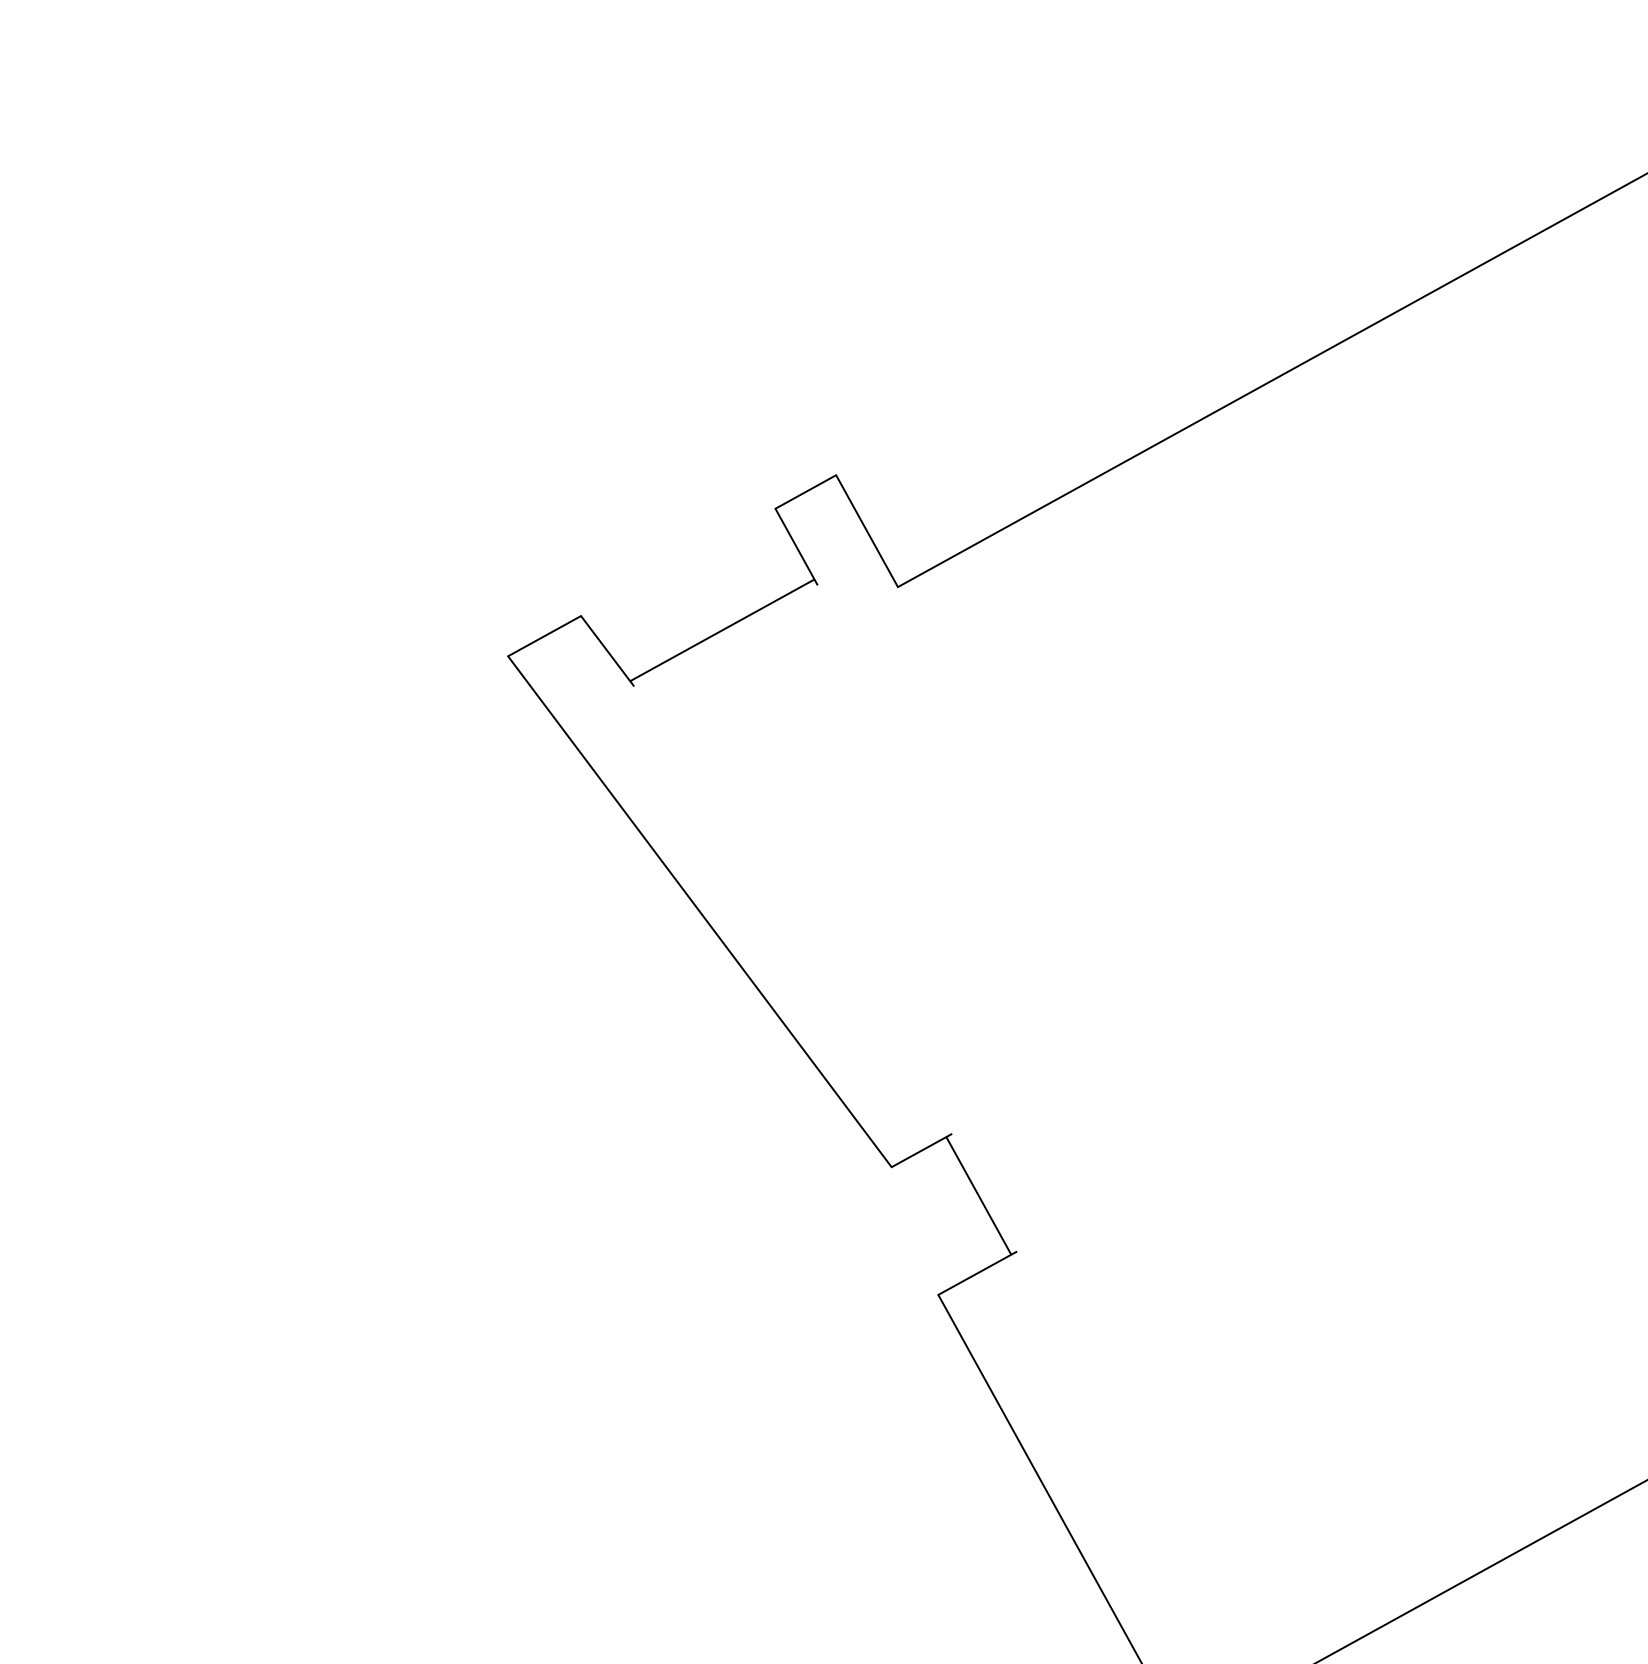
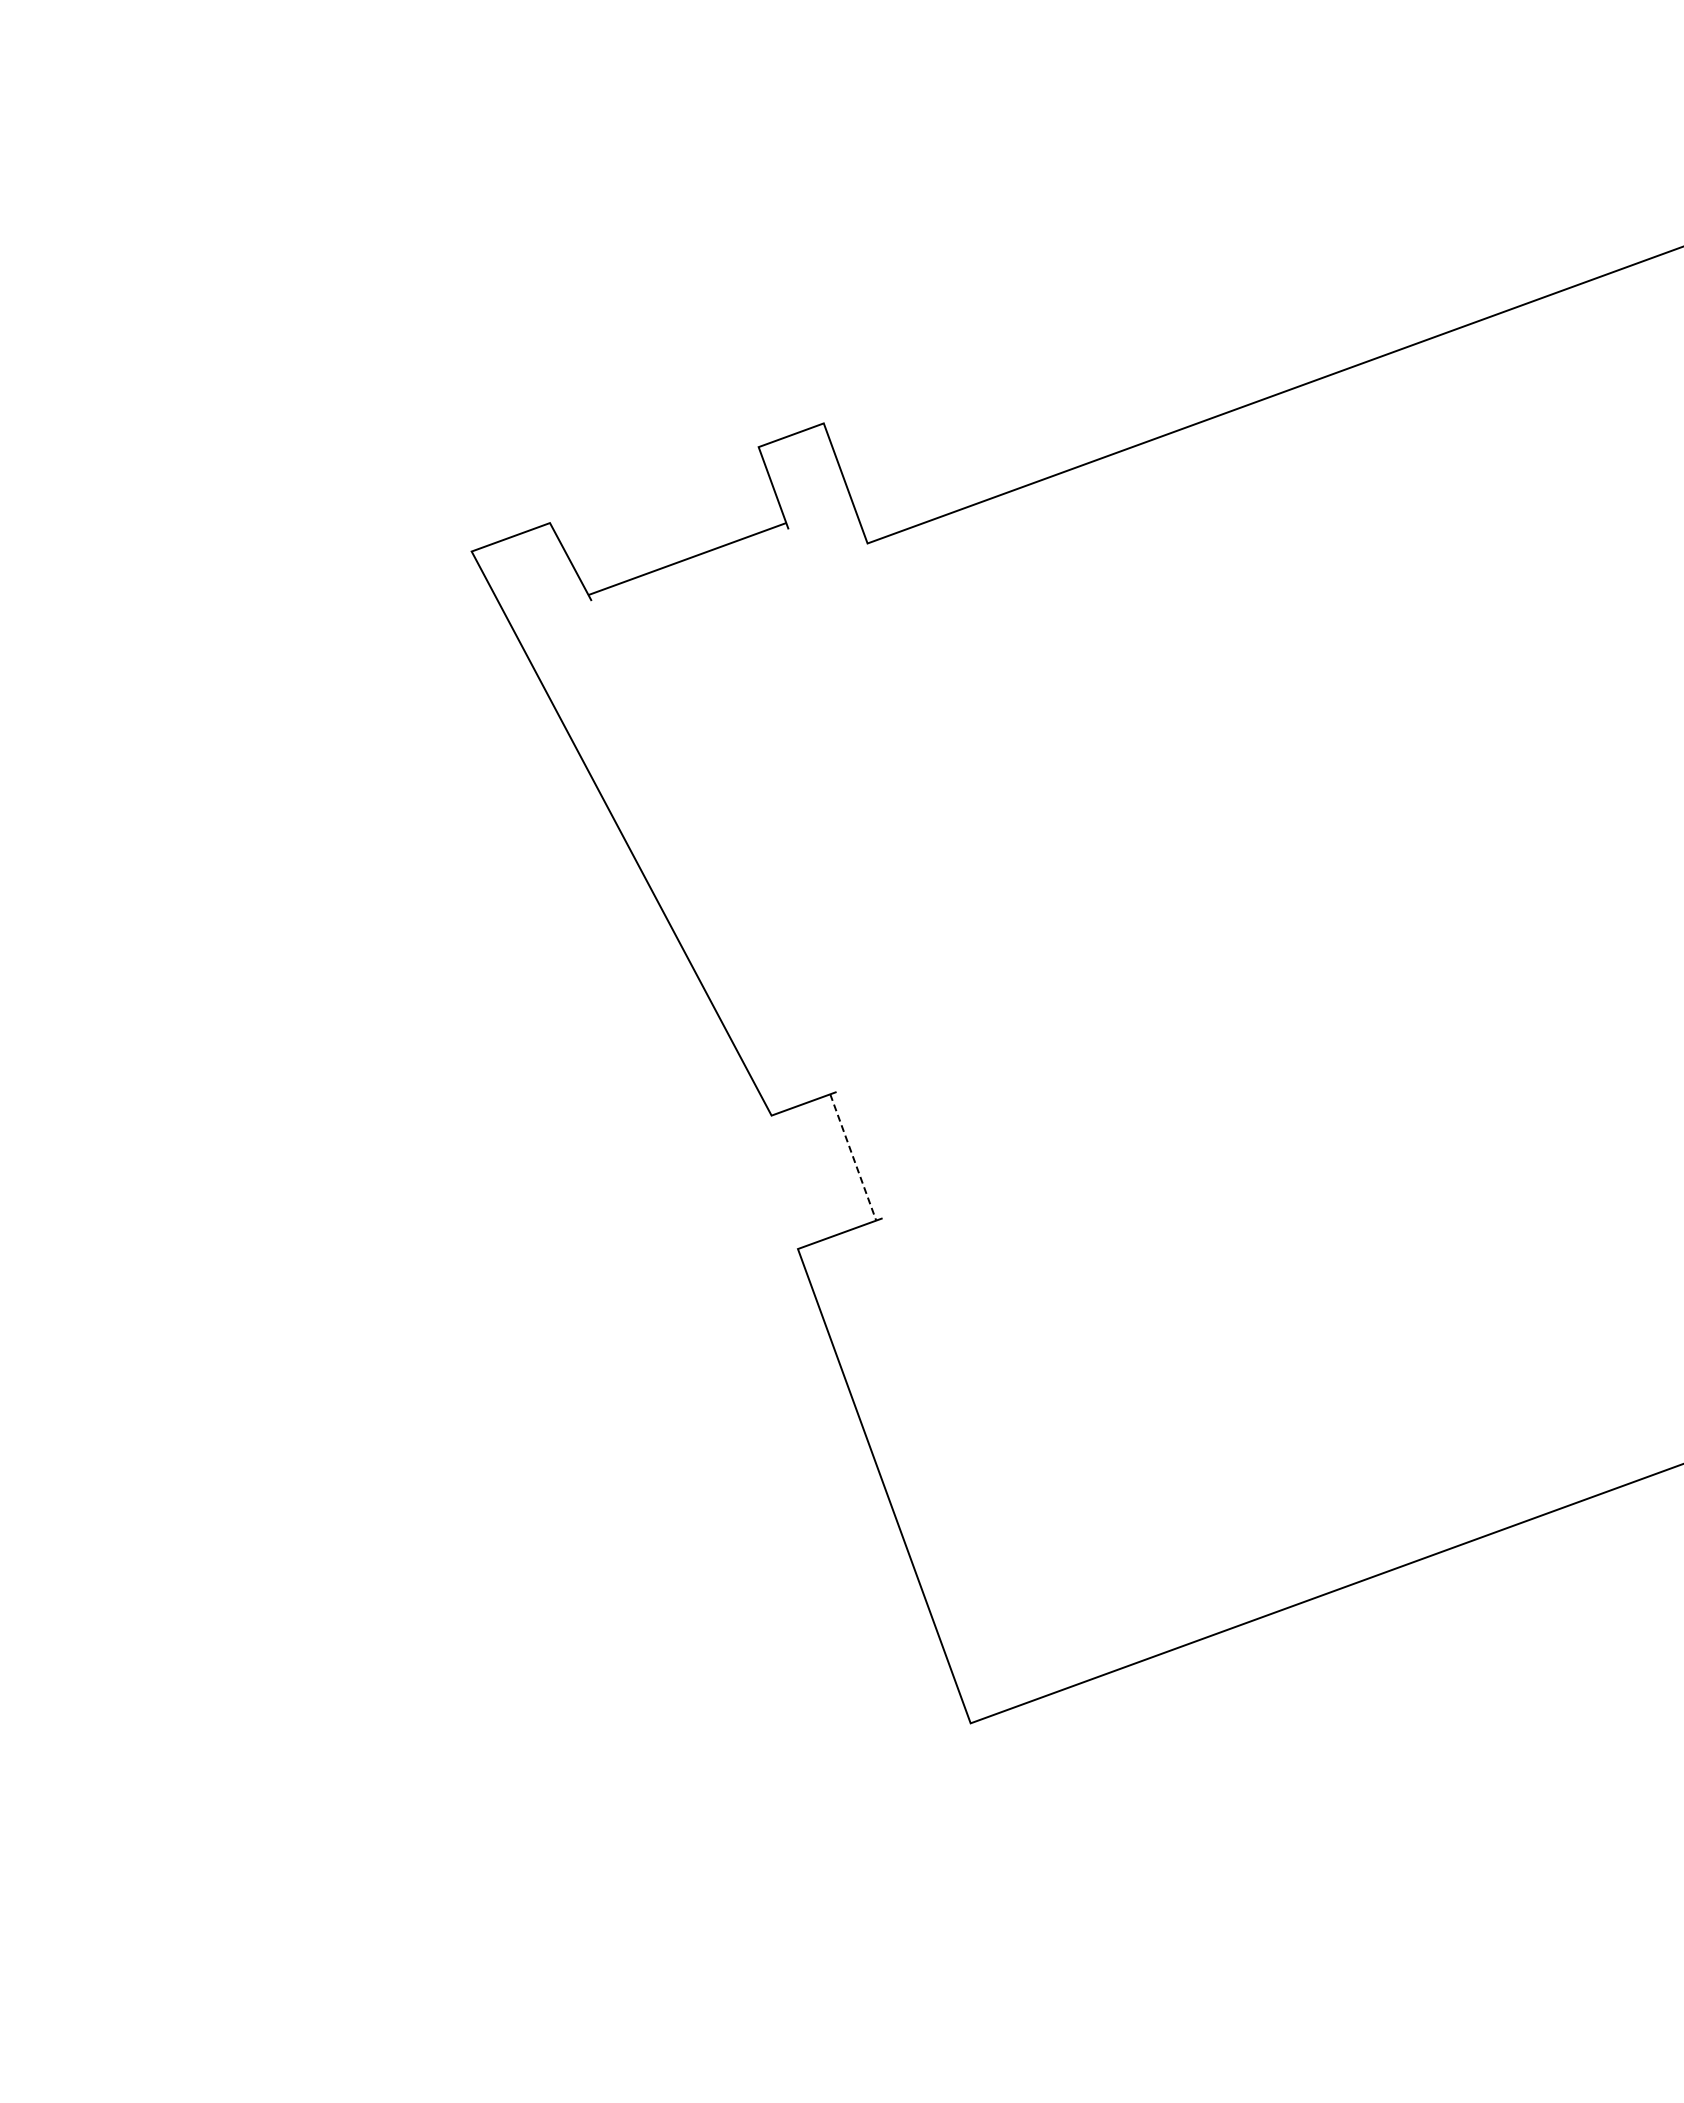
line: (979, 1195) -> (853, 1157), solid -> dashed

